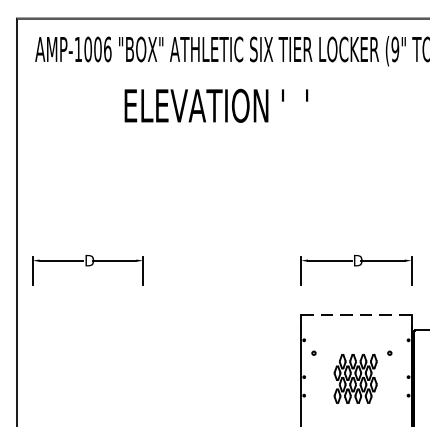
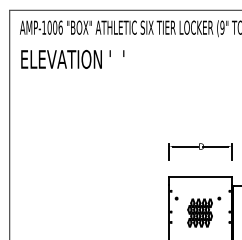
text: (215, 105) -> (72, 59), moved
part: (87, 269) -> (49, 151), removed
line: (358, 313) -> (201, 176), dashed -> solid

